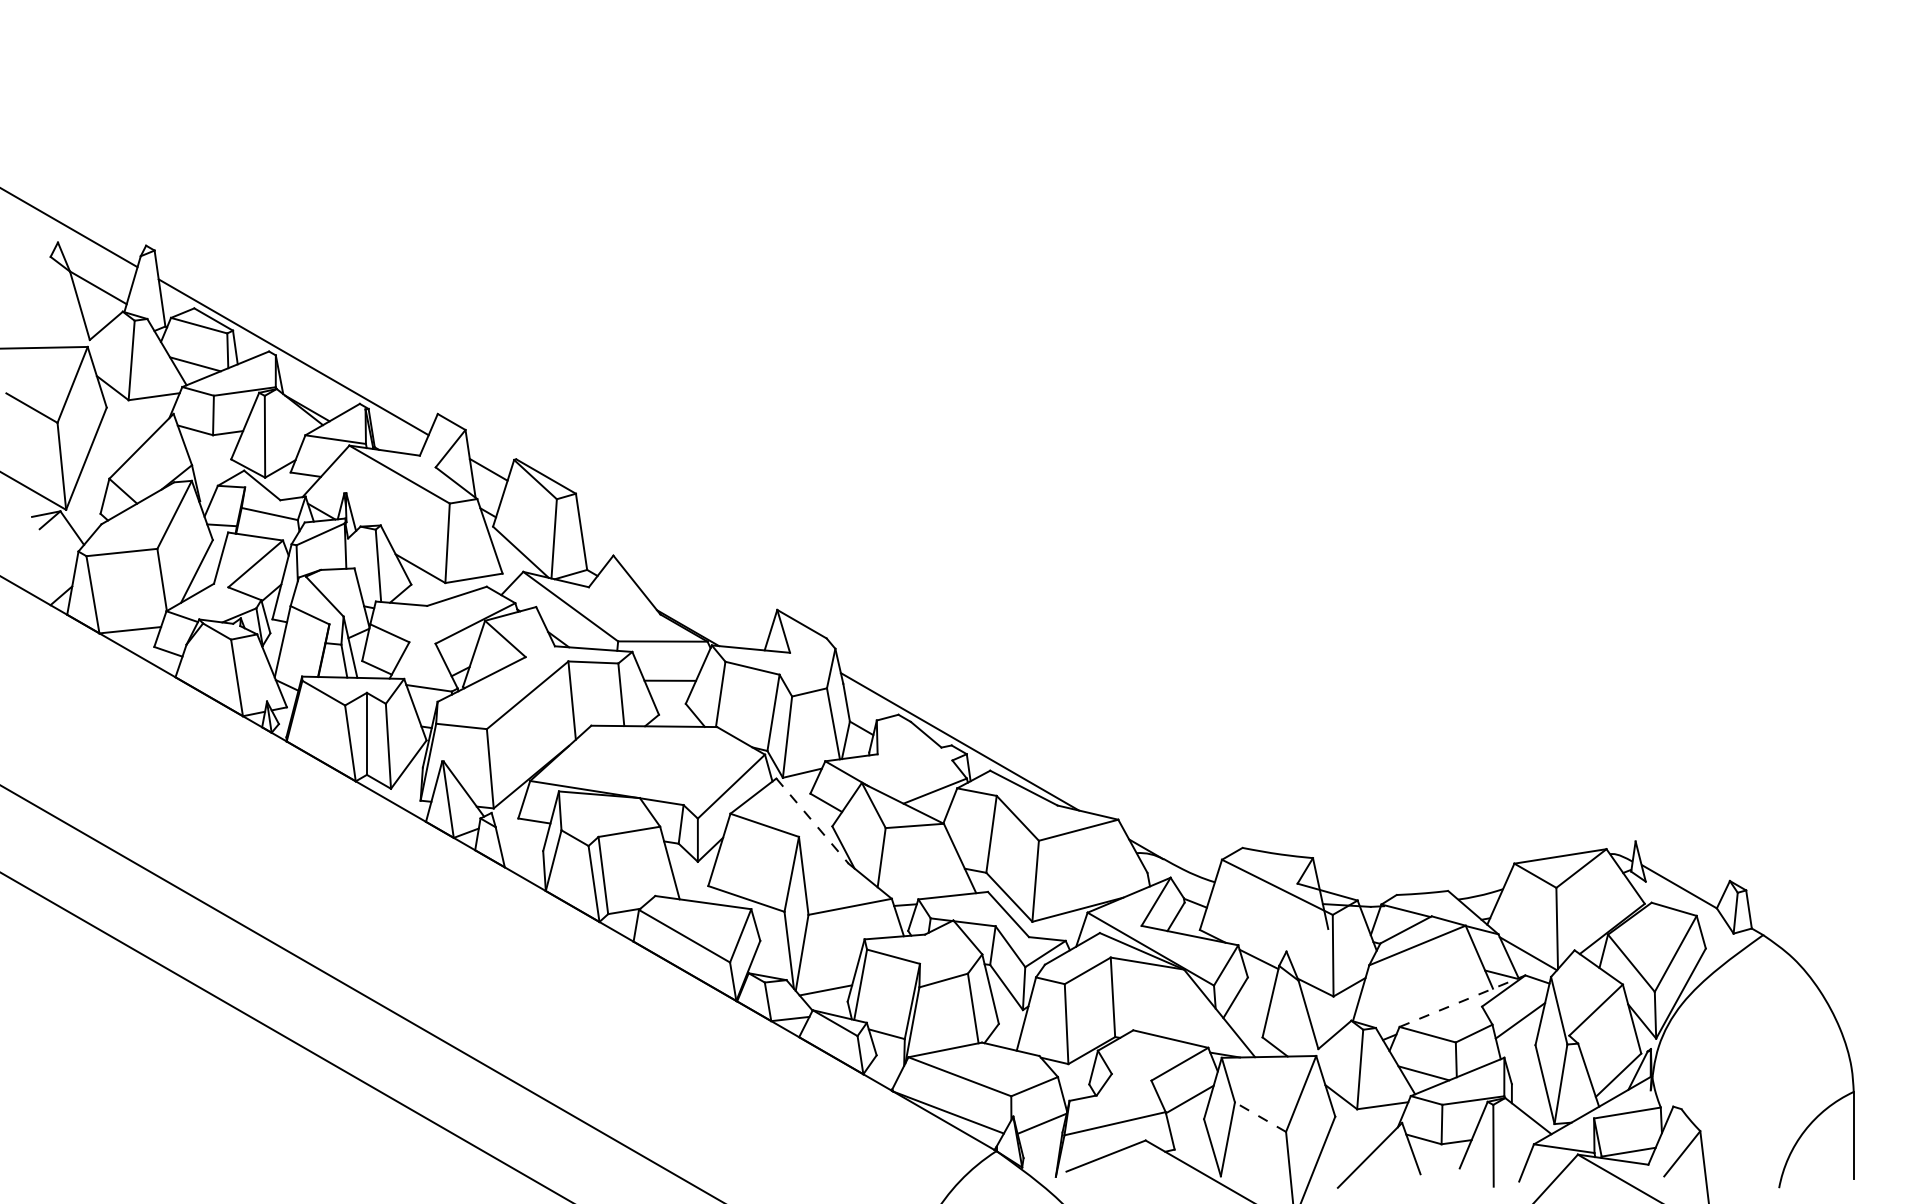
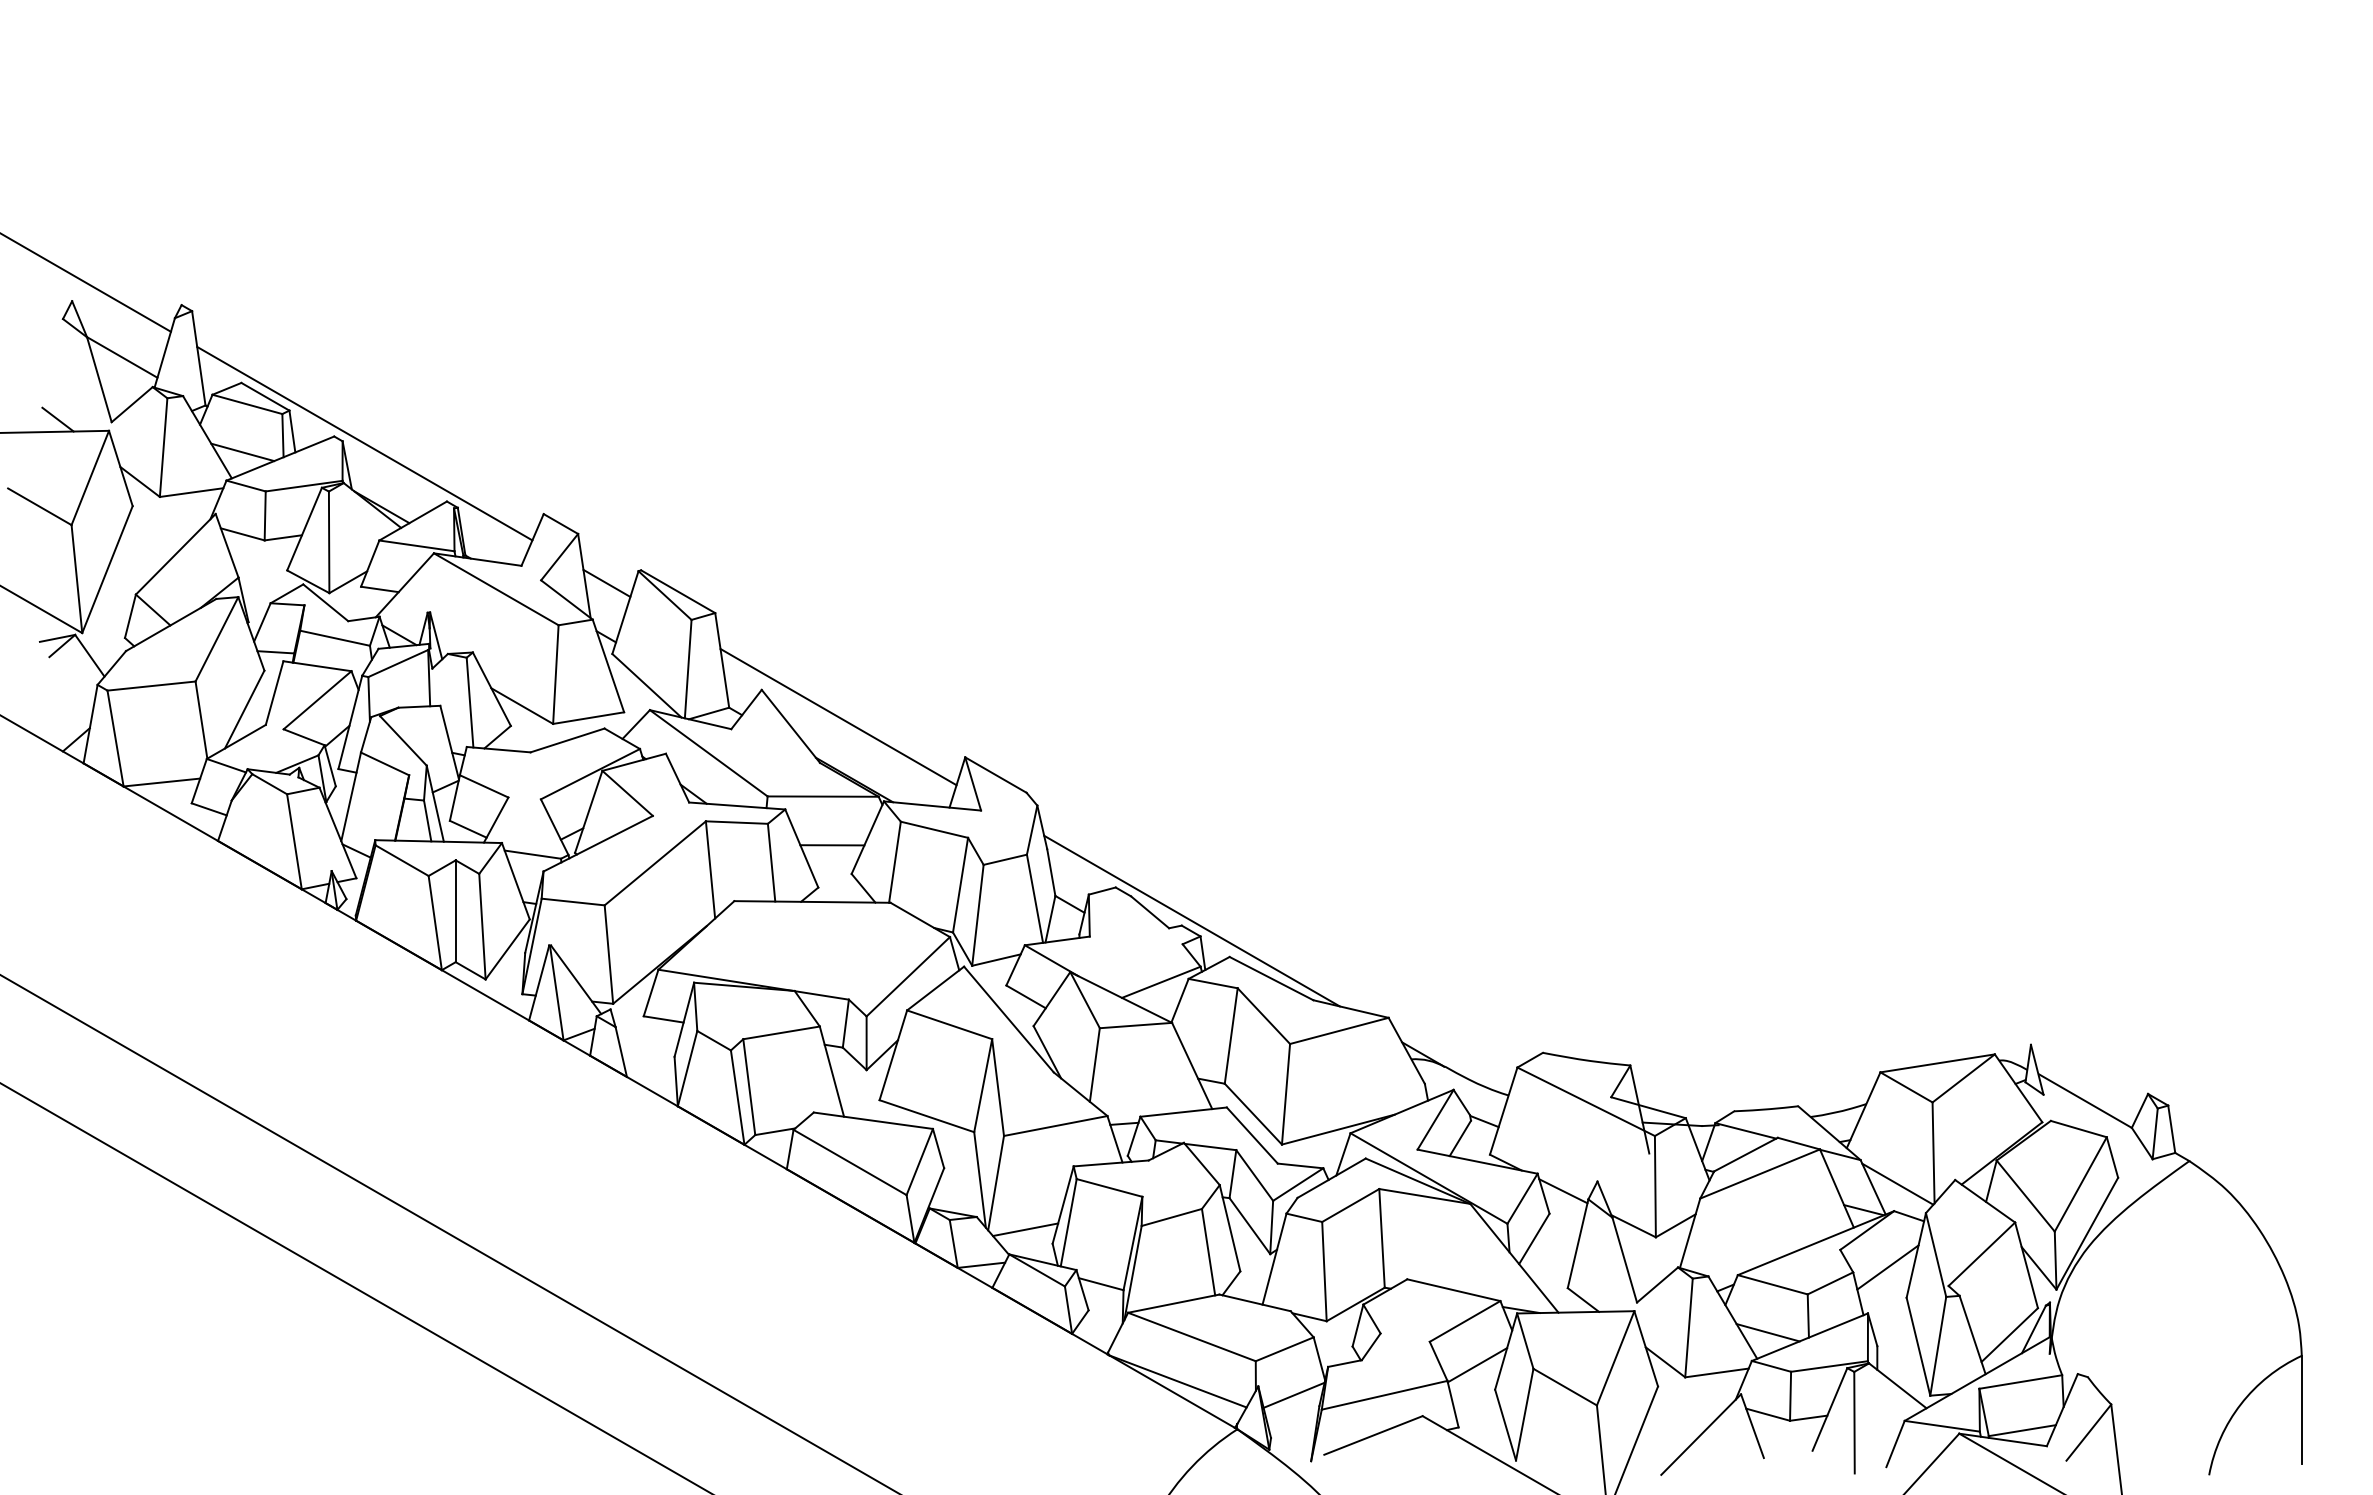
line: (46, 337) -> (57, 419), added
line: (675, 577) -> (838, 716), added
line: (812, 821) -> (1009, 1019), dashed -> solid
line: (1462, 1000) -> (1816, 1242), dashed -> solid
line: (1260, 1117) -> (1565, 1387), dashed -> solid

